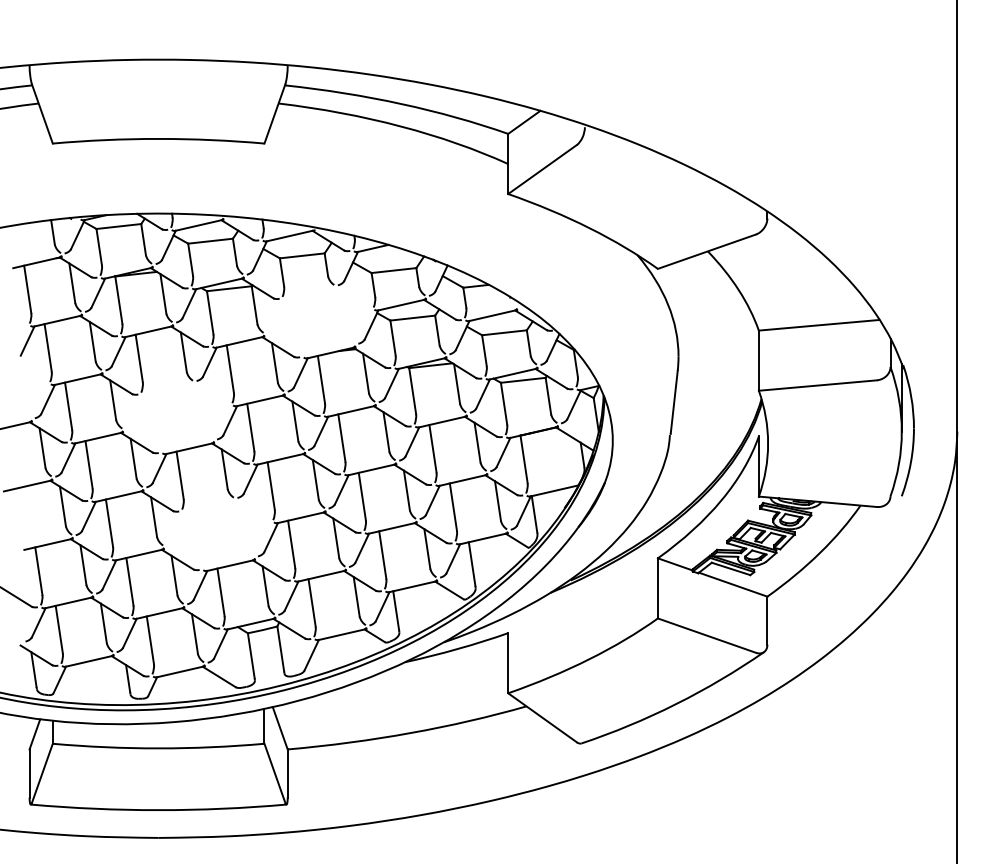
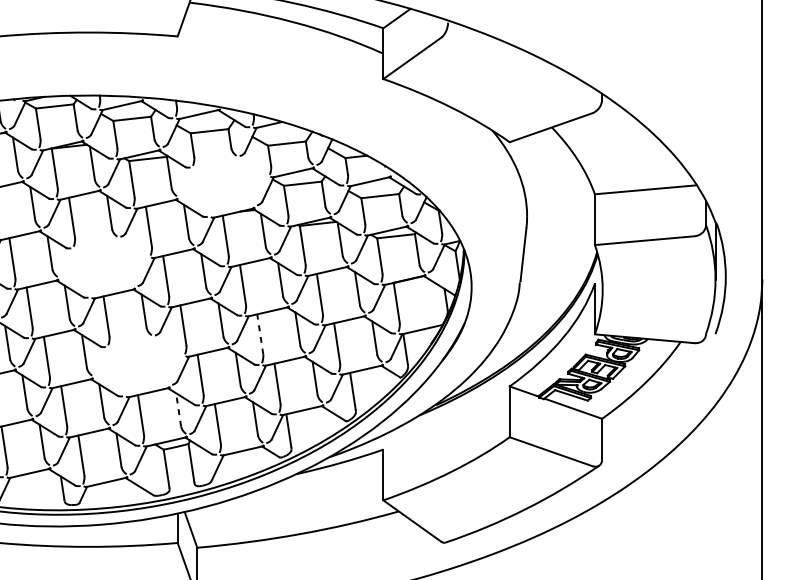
line: (362, 496) -> (260, 334), solid -> dashed
line: (265, 585) -> (178, 409), solid -> dashed

